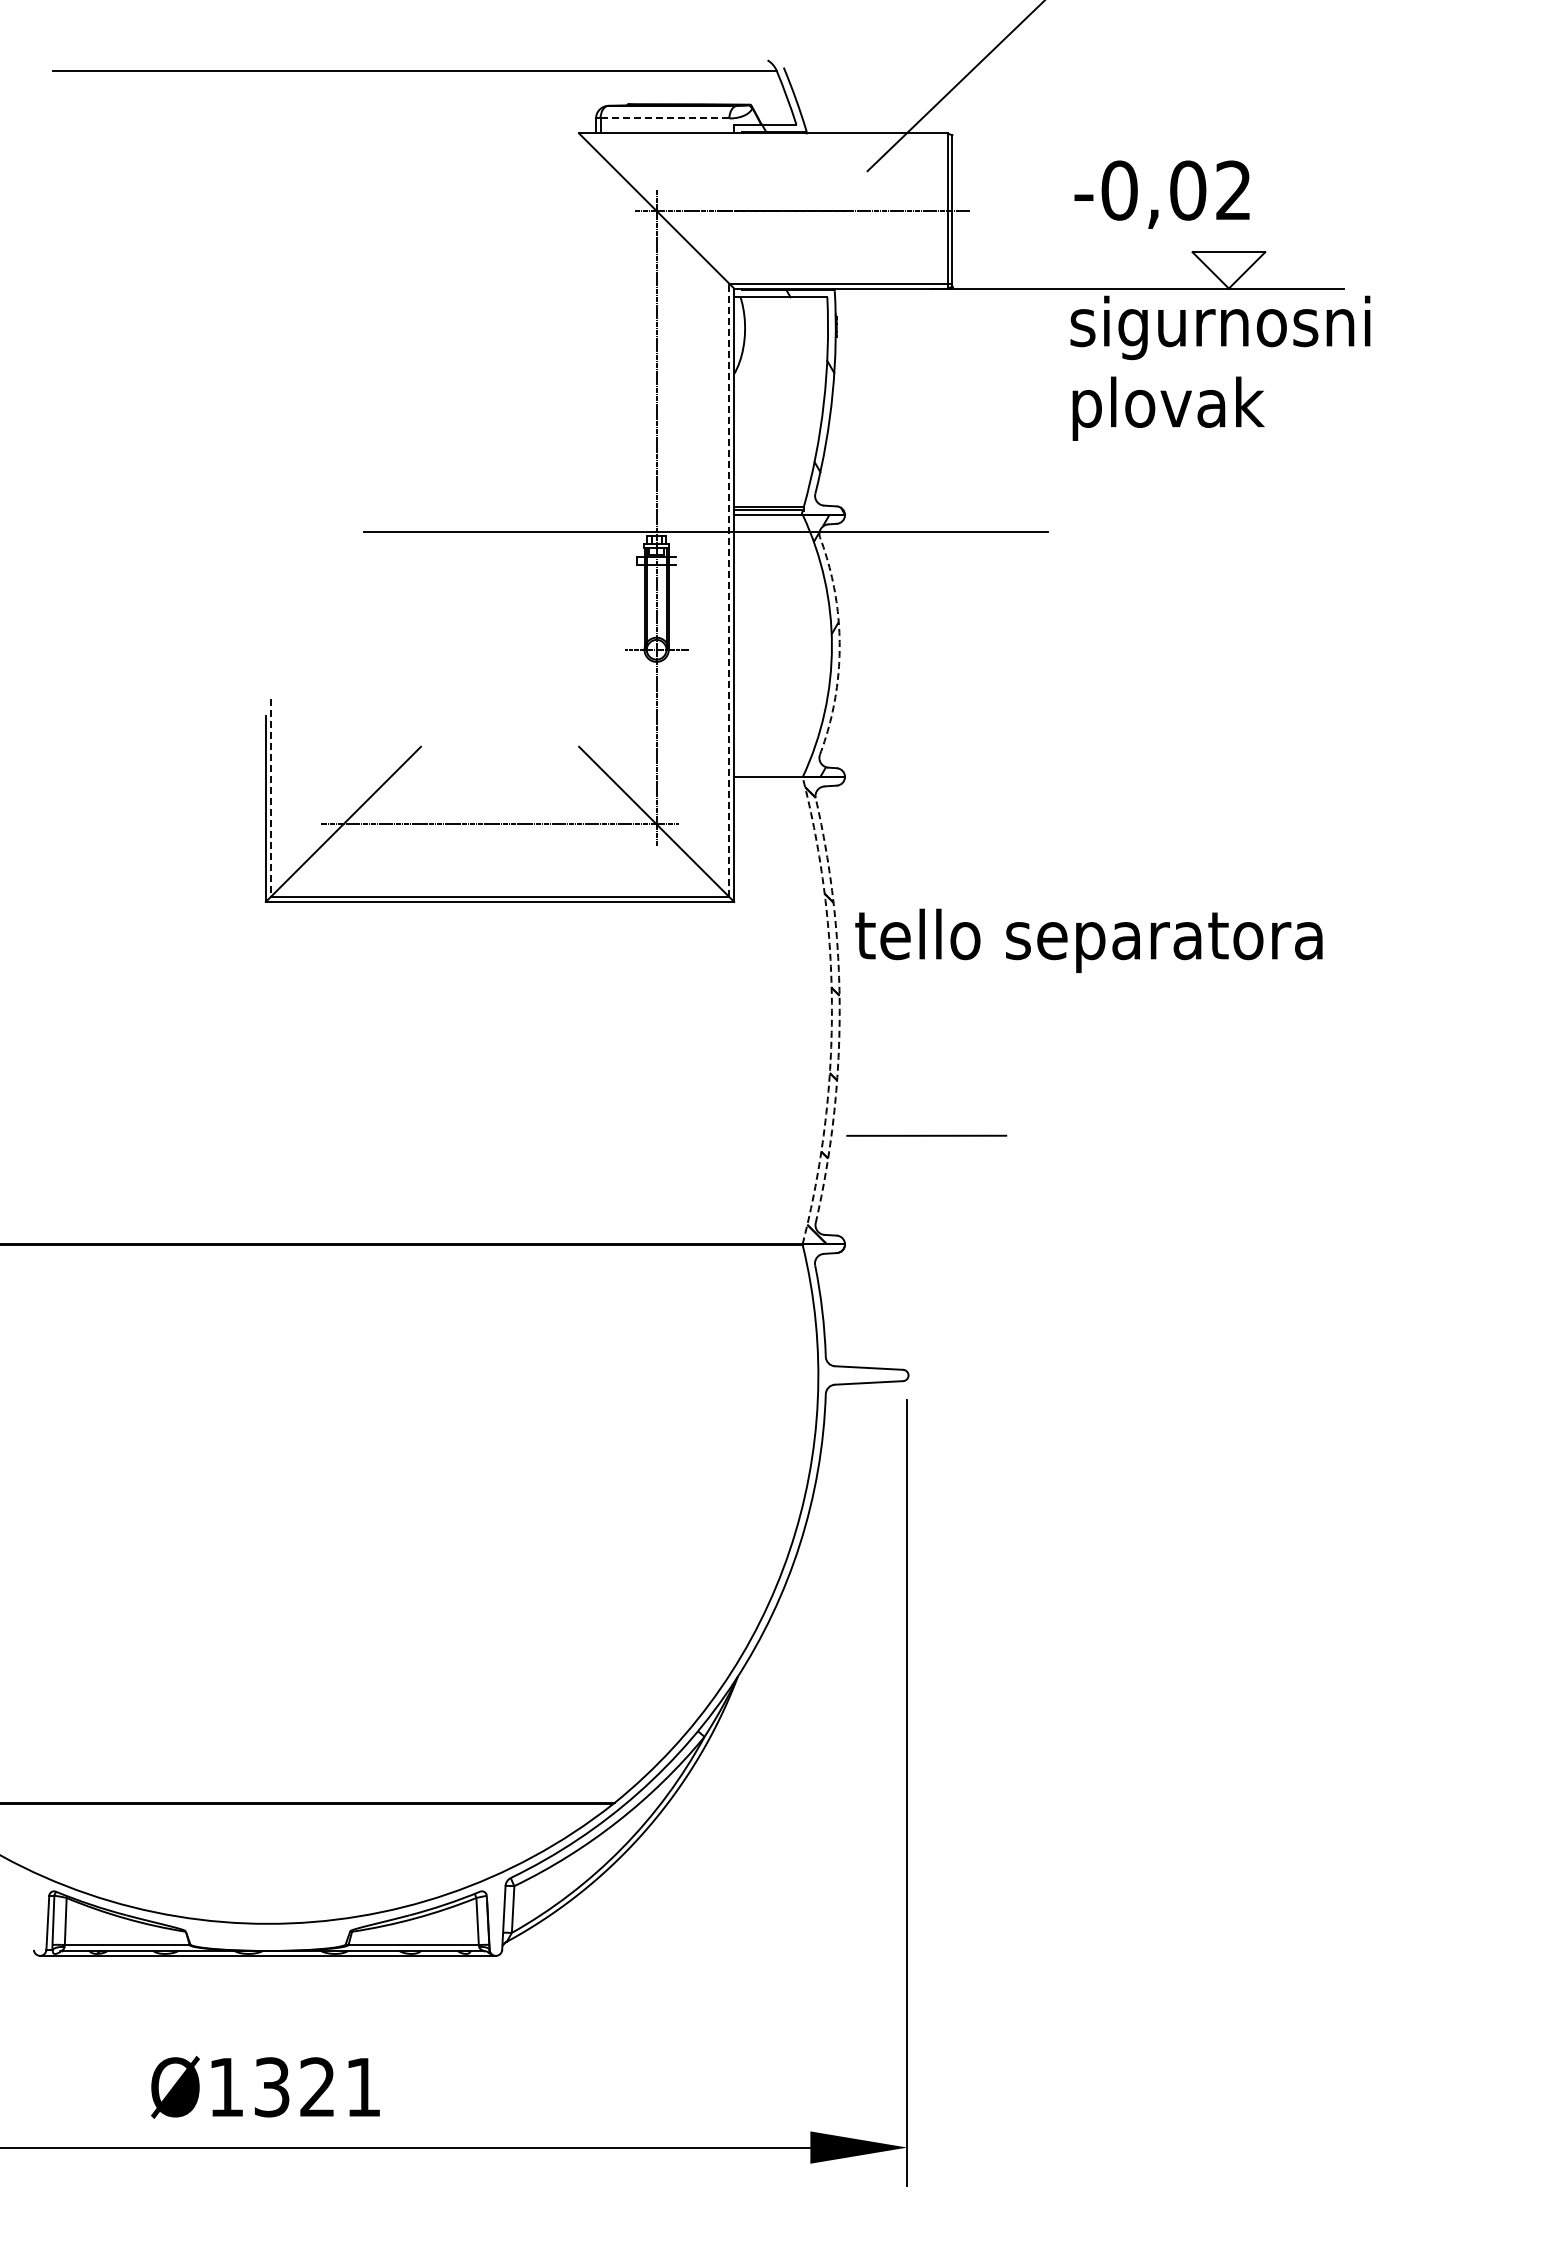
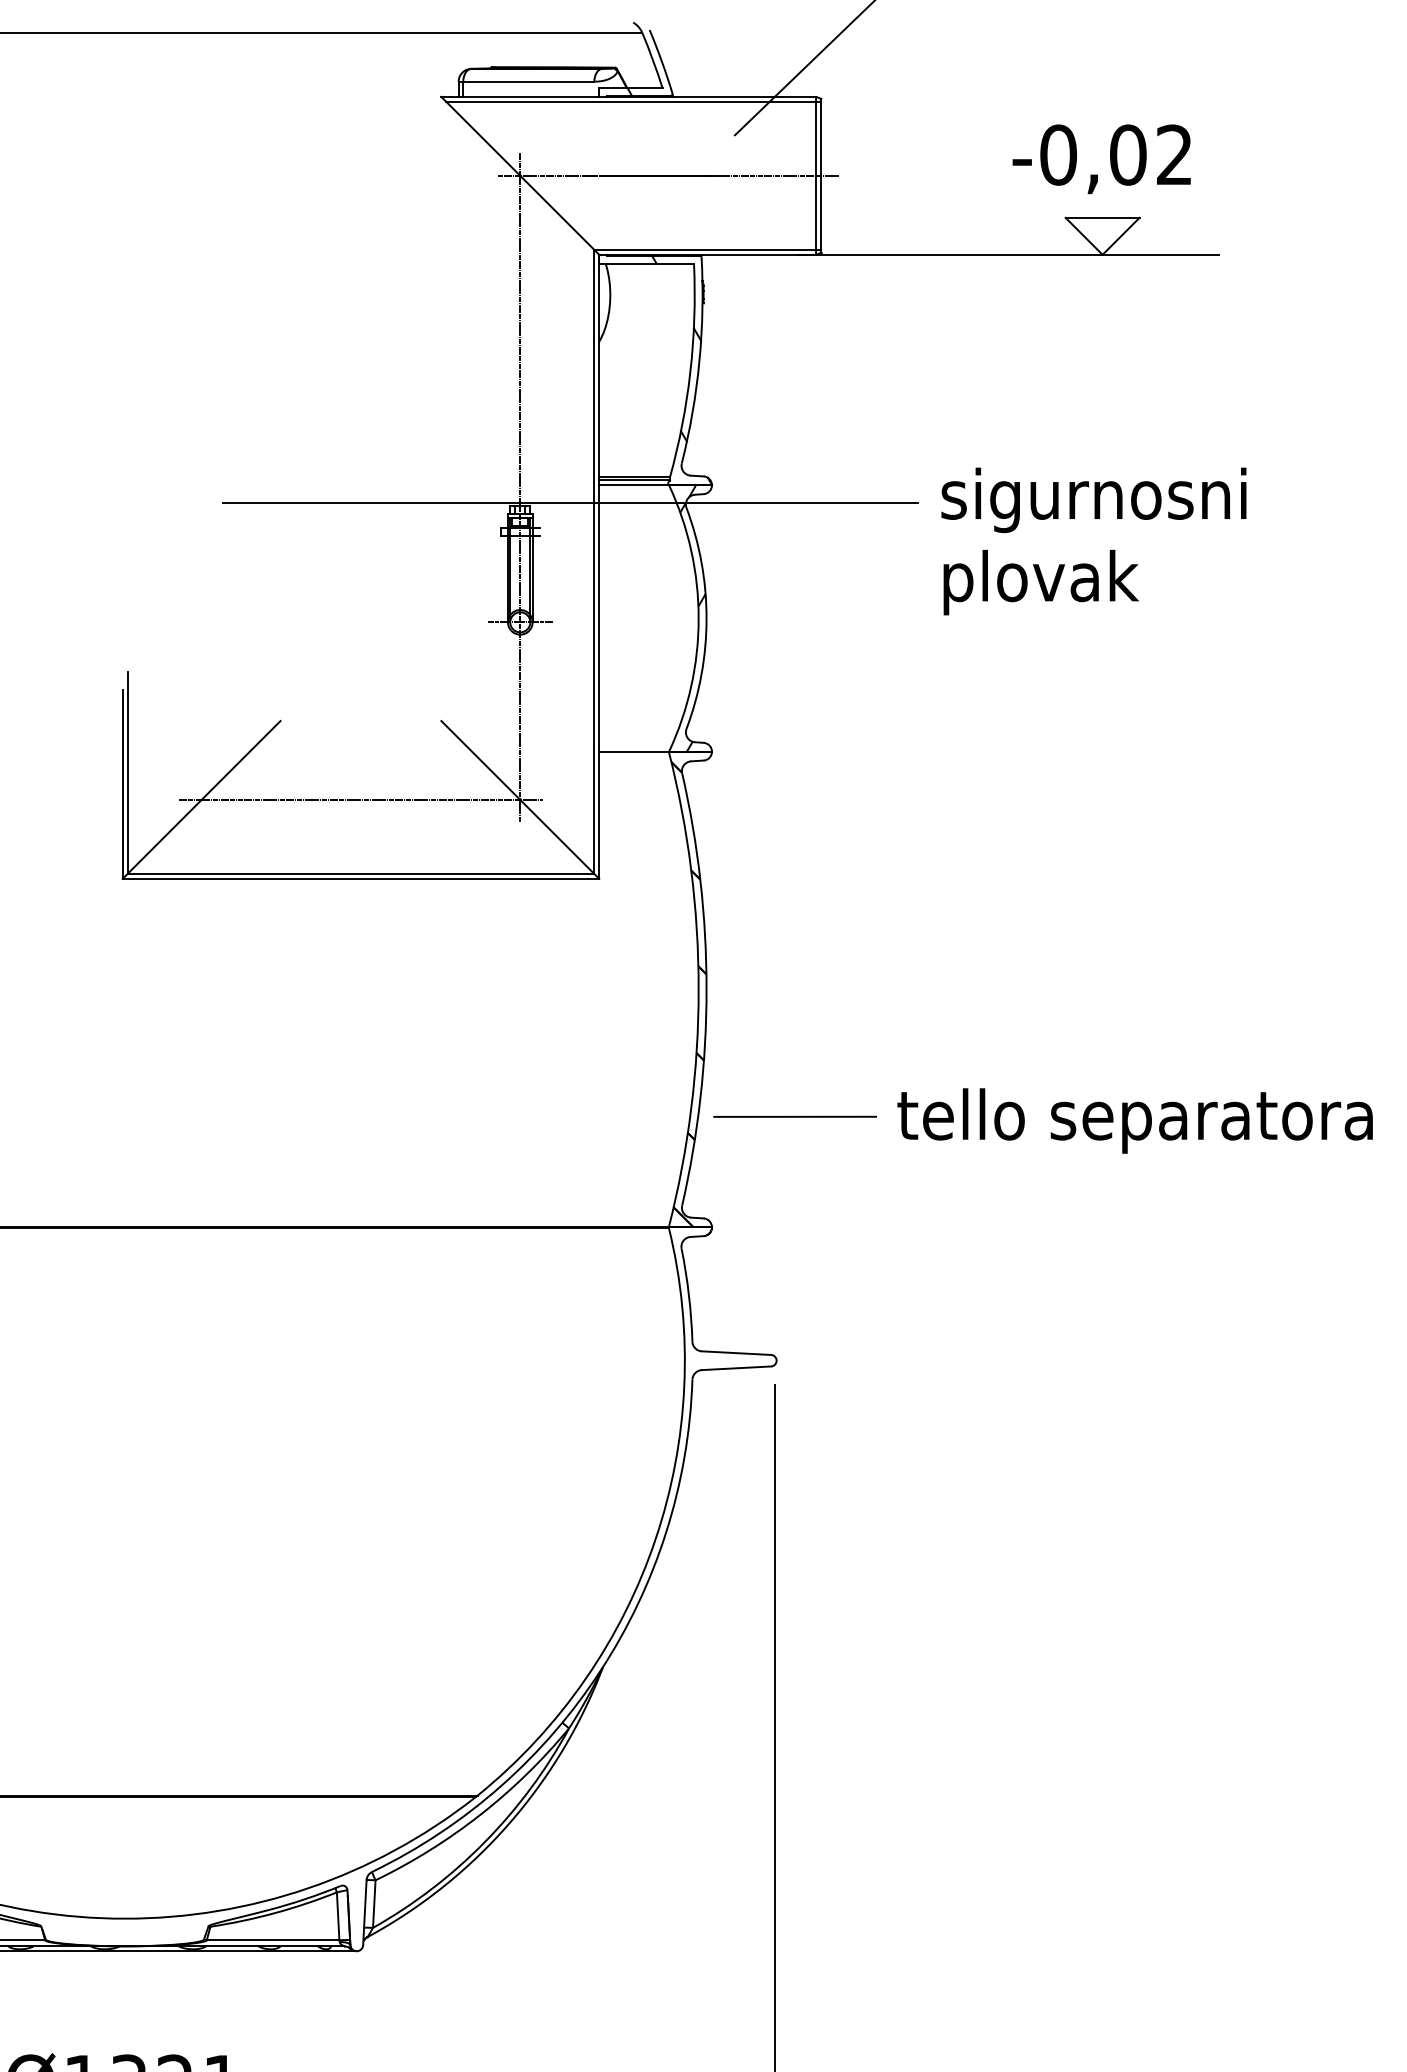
line: (664, 118) -> (528, 81), dashed -> solid
line: (767, 138) -> (633, 102), added
text: (1161, 194) -> (1101, 159), moved
text: (1220, 367) -> (1094, 540), moved
line: (729, 590) -> (594, 561), dashed -> solid
arc: (839, 646) -> (706, 618), dashed -> solid
line: (270, 798) -> (127, 773), dashed -> solid
text: (1088, 940) -> (1134, 1120), moved
arc: (831, 1010) -> (698, 989), dashed -> solid
arc: (839, 1010) -> (706, 989), dashed -> solid

